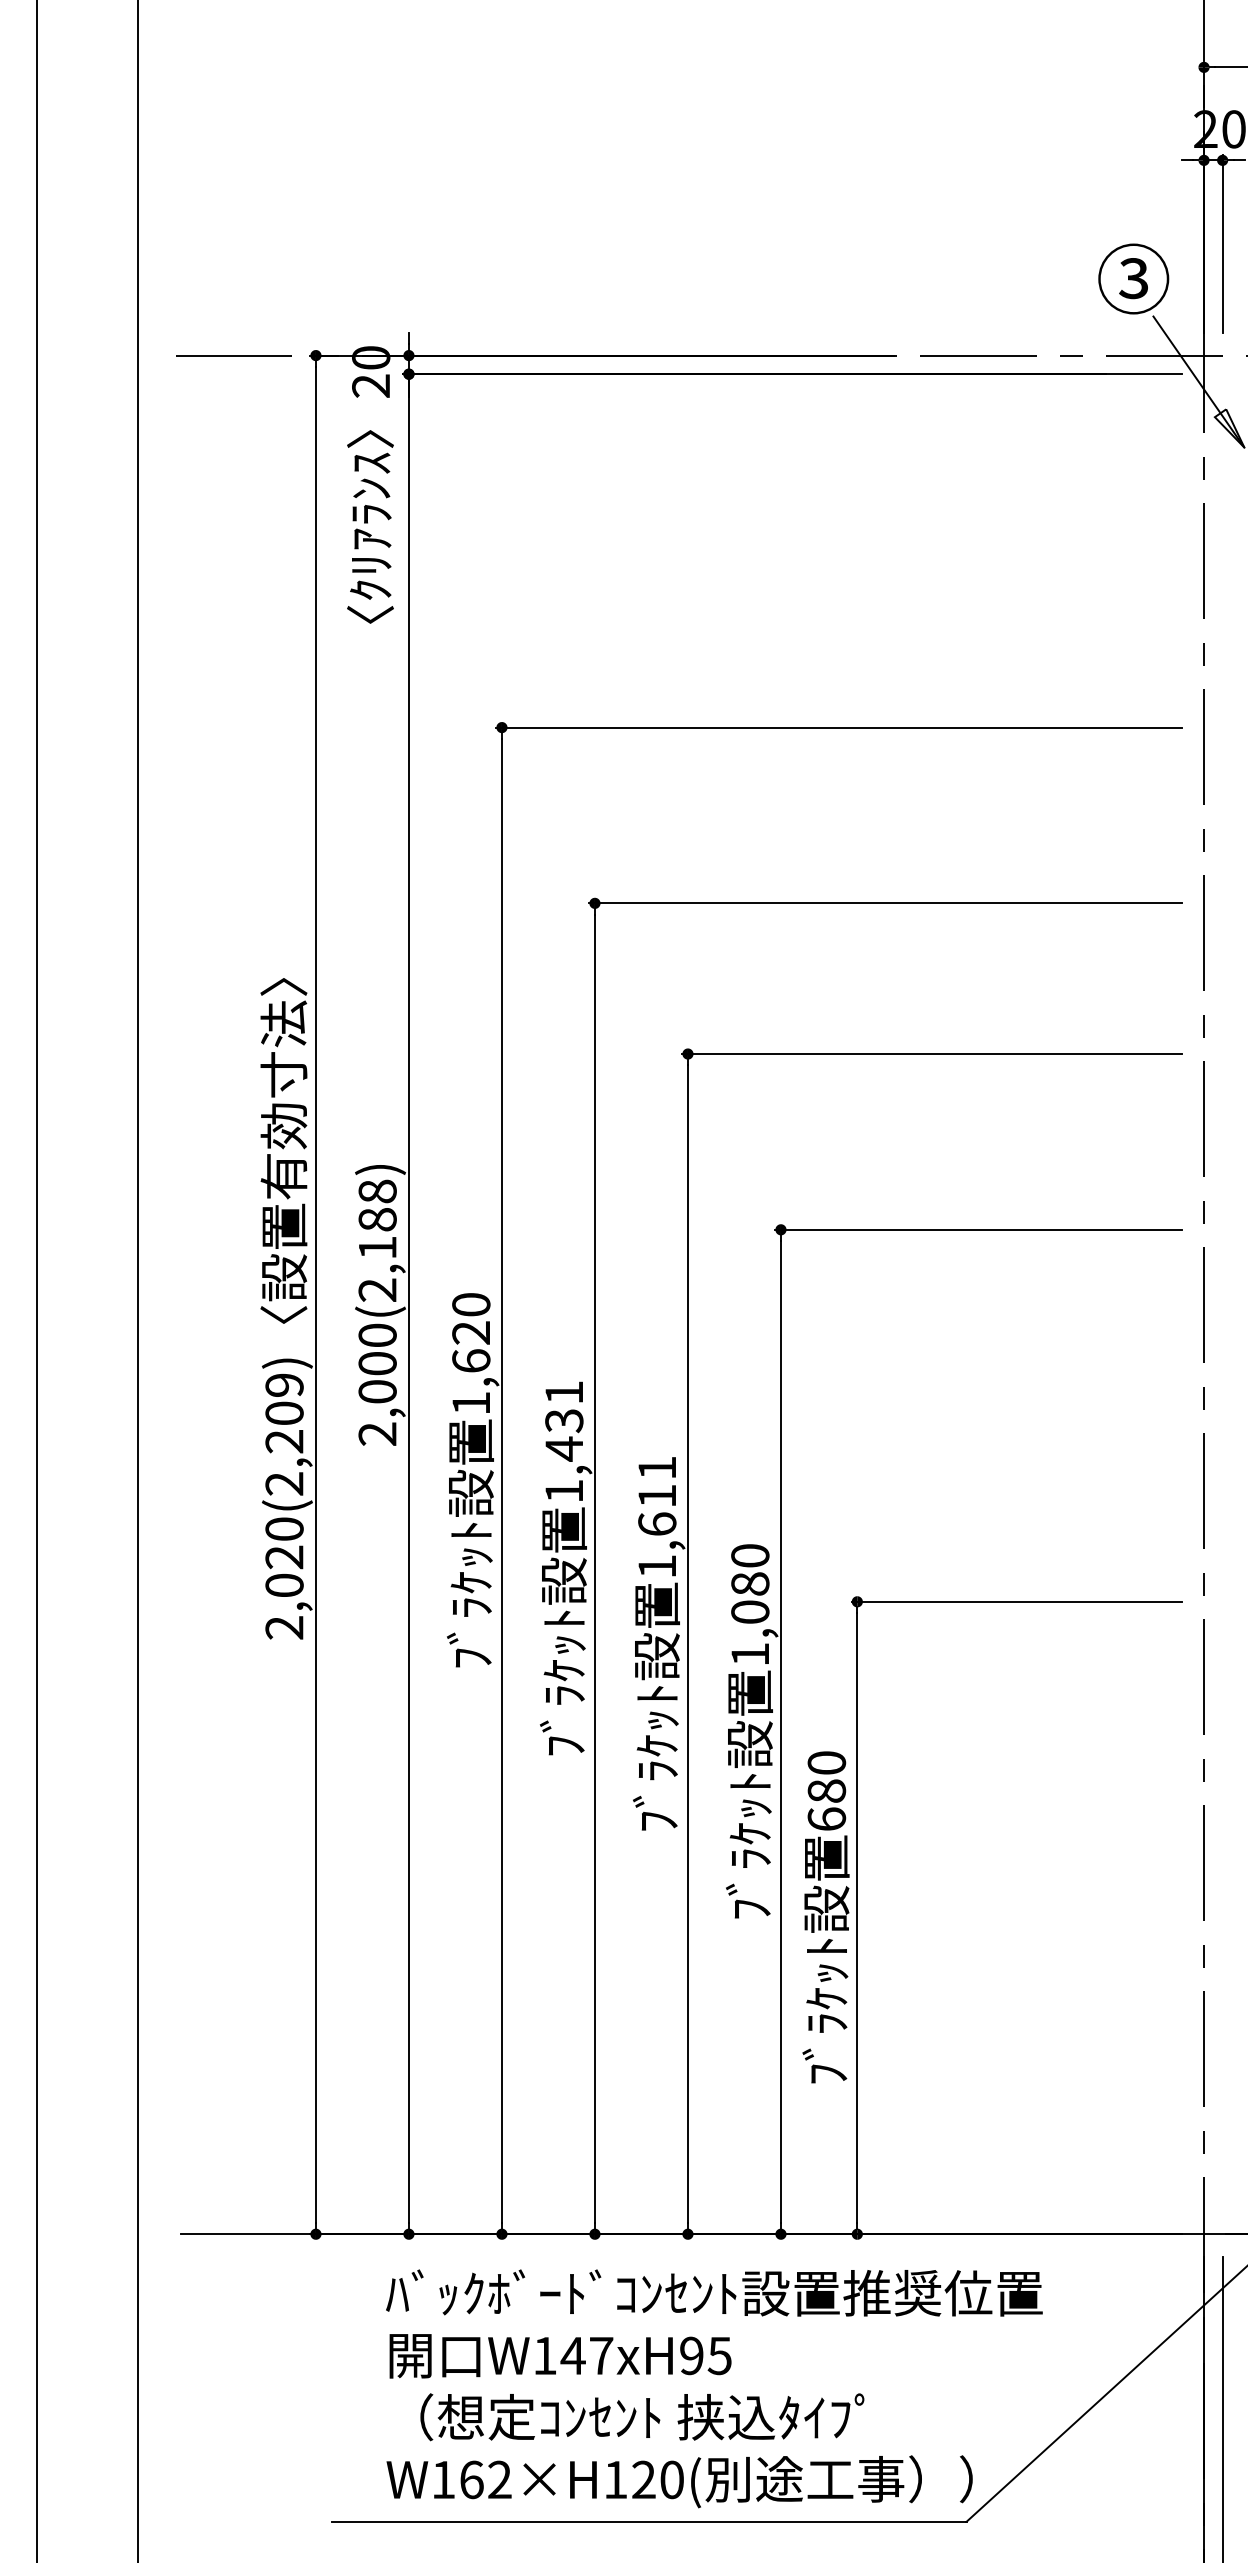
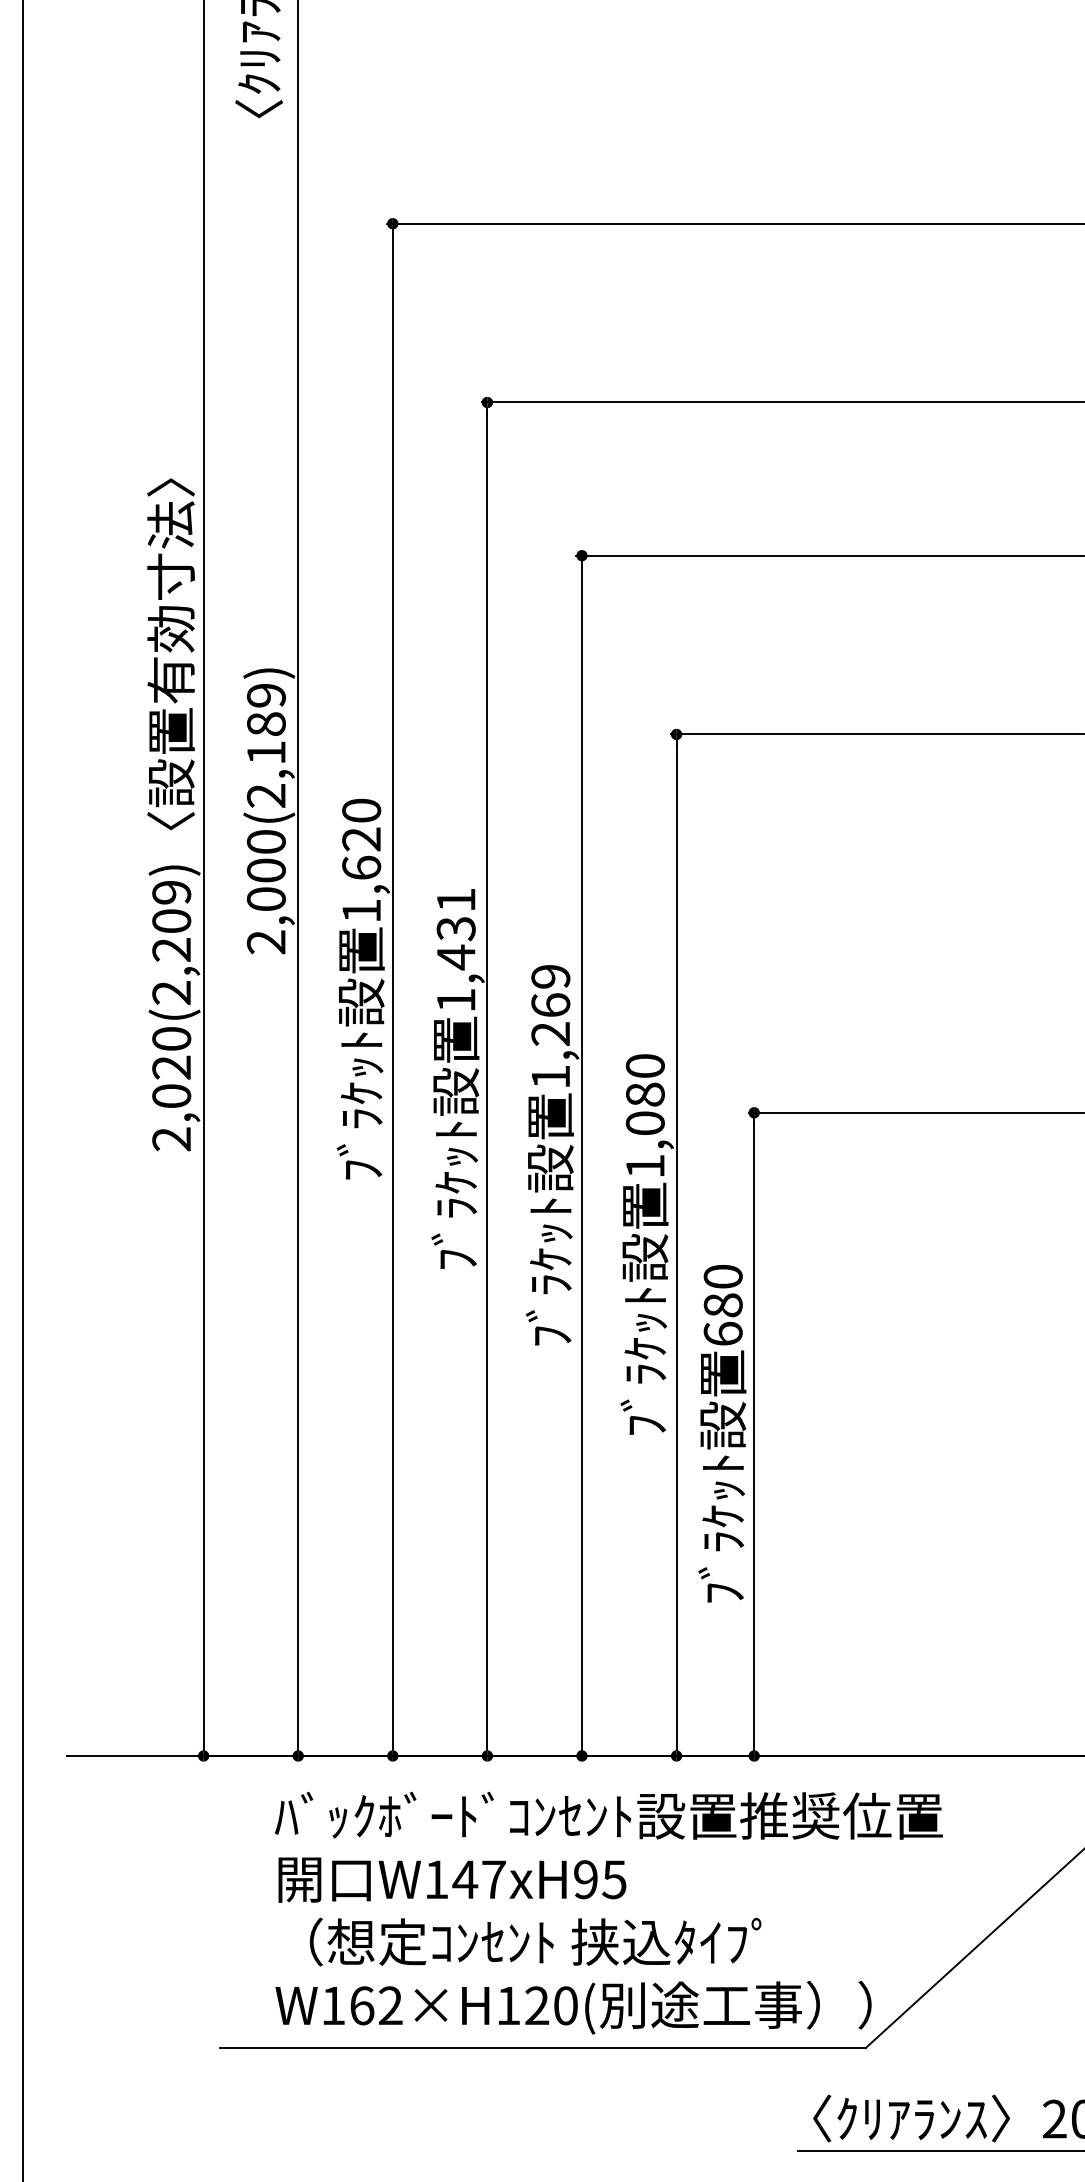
text: (377, 1191) -> (266, 695), 2,000(2,188) -> 2,000(2,189)
text: (657, 1496) -> (550, 1005), 1,611 -> 1,269

